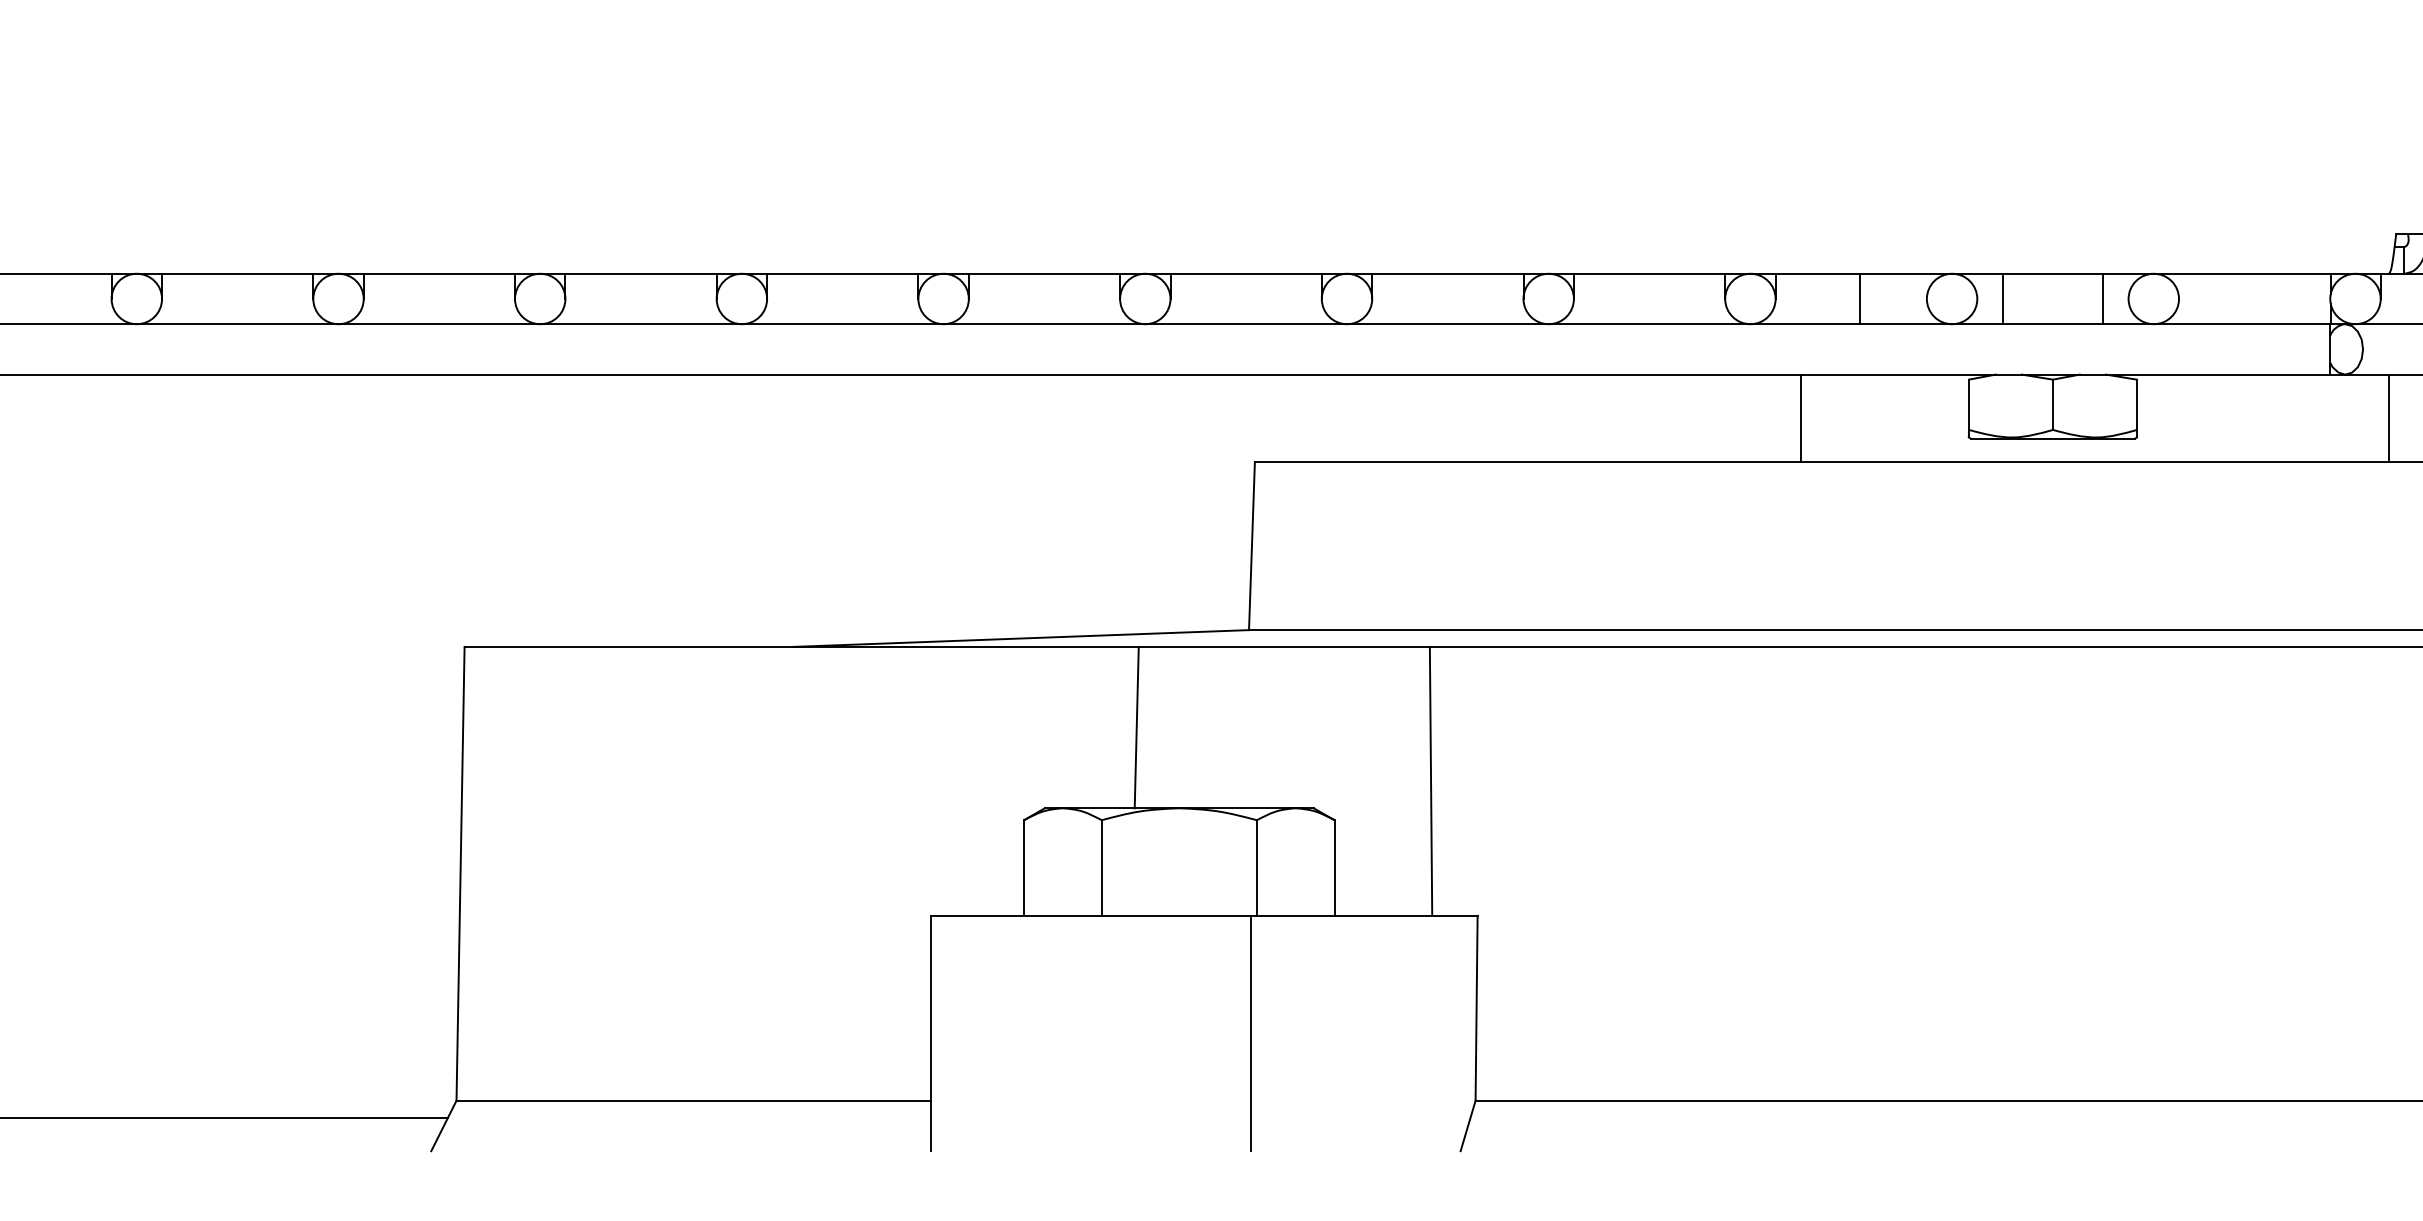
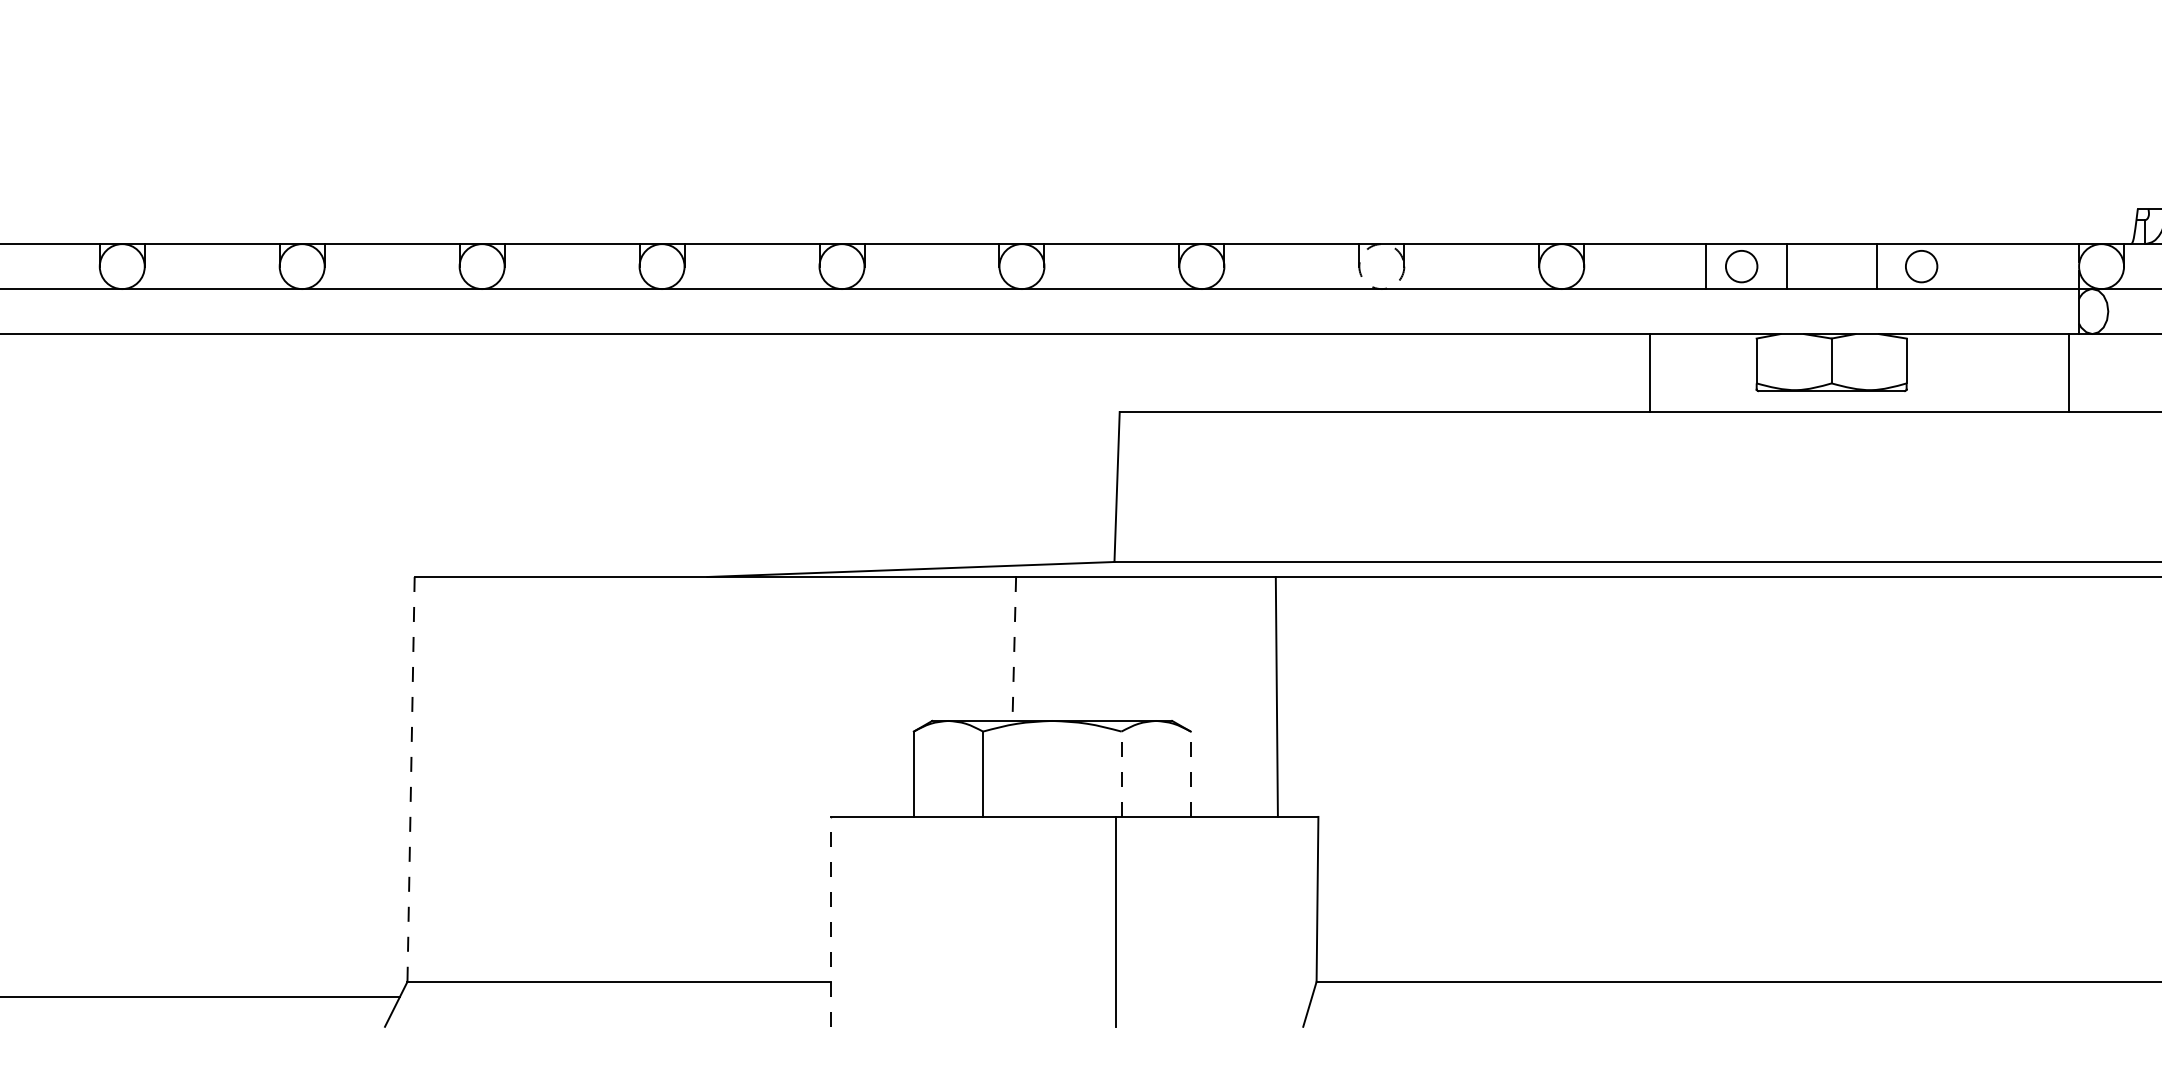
circle: (1548, 298) -> (1381, 266), solid -> dashed
line: (1859, 298) -> (1705, 266), moved
circle: (1951, 298) -> (1741, 266), size x0.7
circle: (2153, 298) -> (1921, 266), size x0.7
line: (1801, 418) -> (1650, 373), moved
line: (2389, 418) -> (2068, 373), moved
line: (1136, 727) -> (1014, 648), solid -> dashed
line: (1256, 868) -> (1121, 774), solid -> dashed
line: (1334, 868) -> (1190, 774), solid -> dashed
line: (460, 873) -> (411, 779), solid -> dashed
line: (931, 1033) -> (831, 921), solid -> dashed

